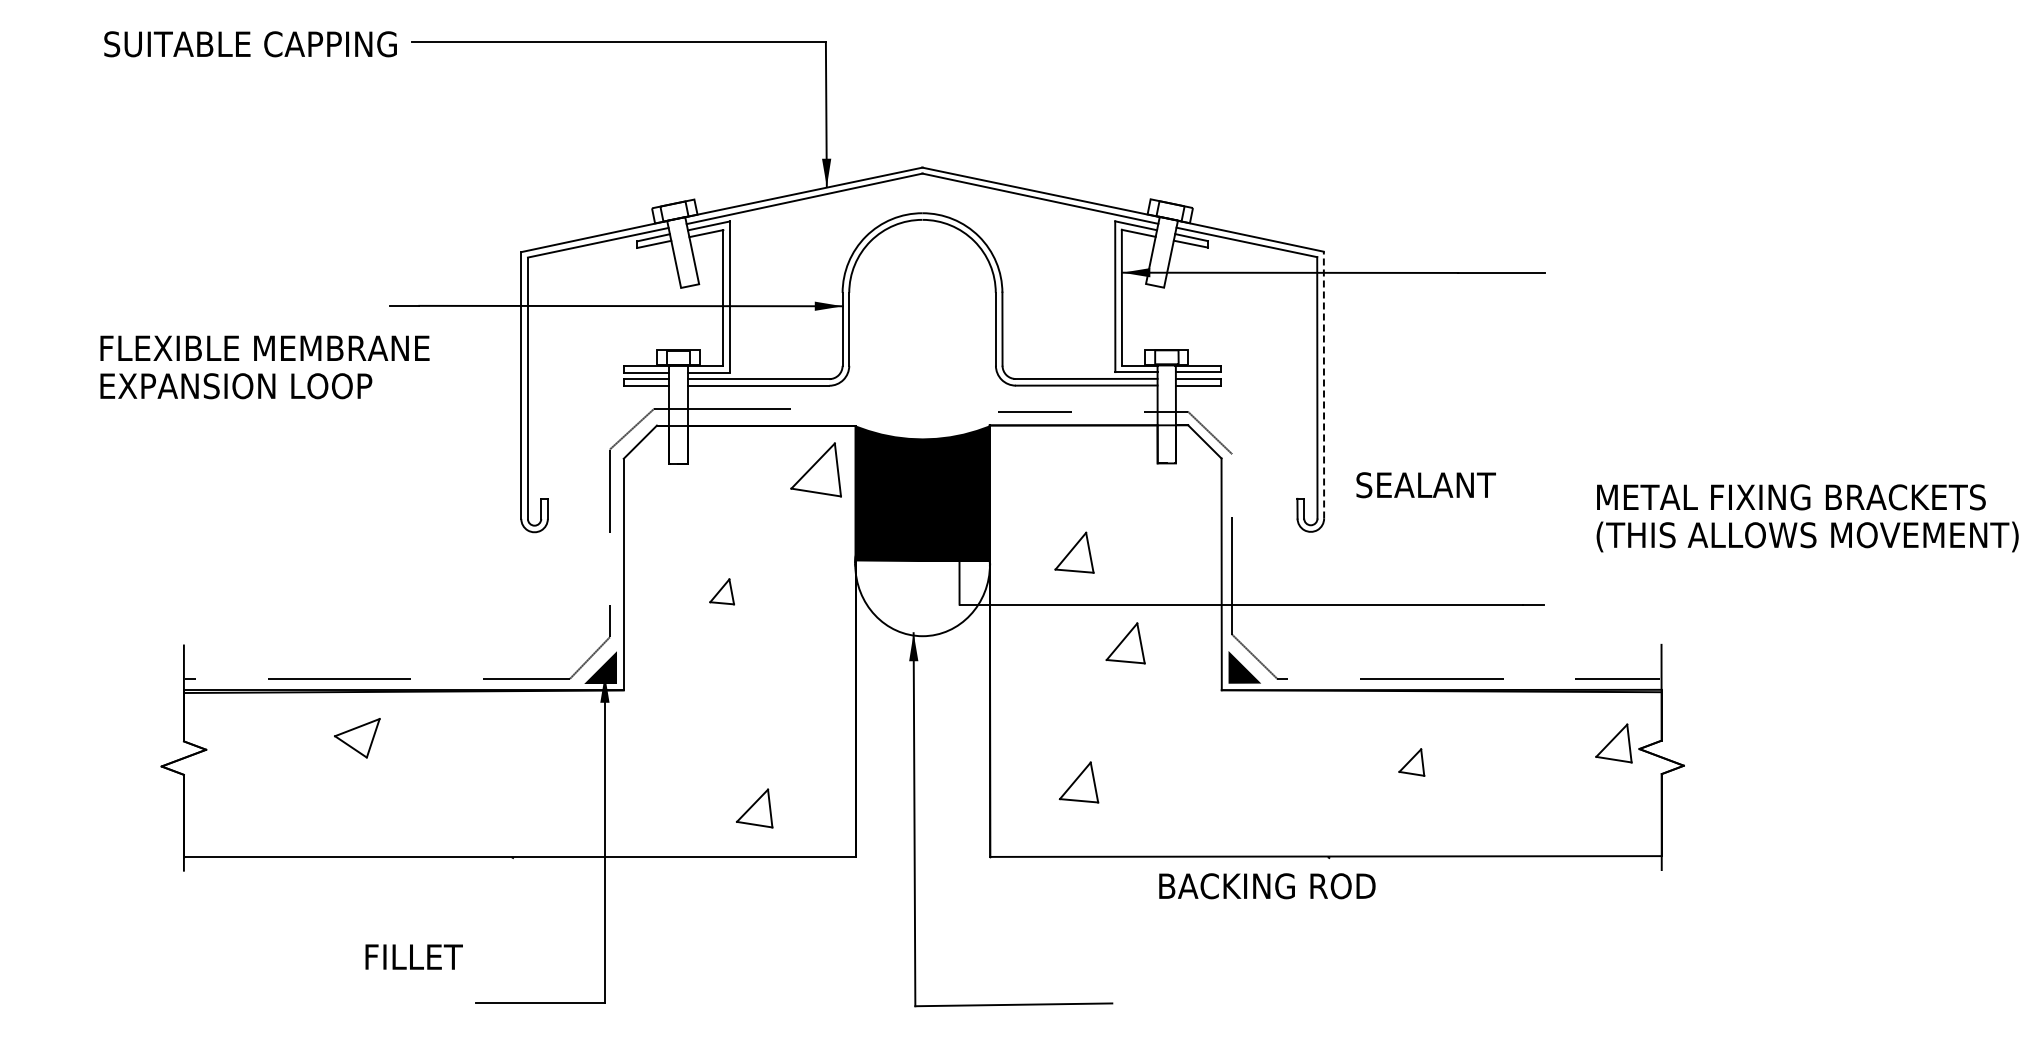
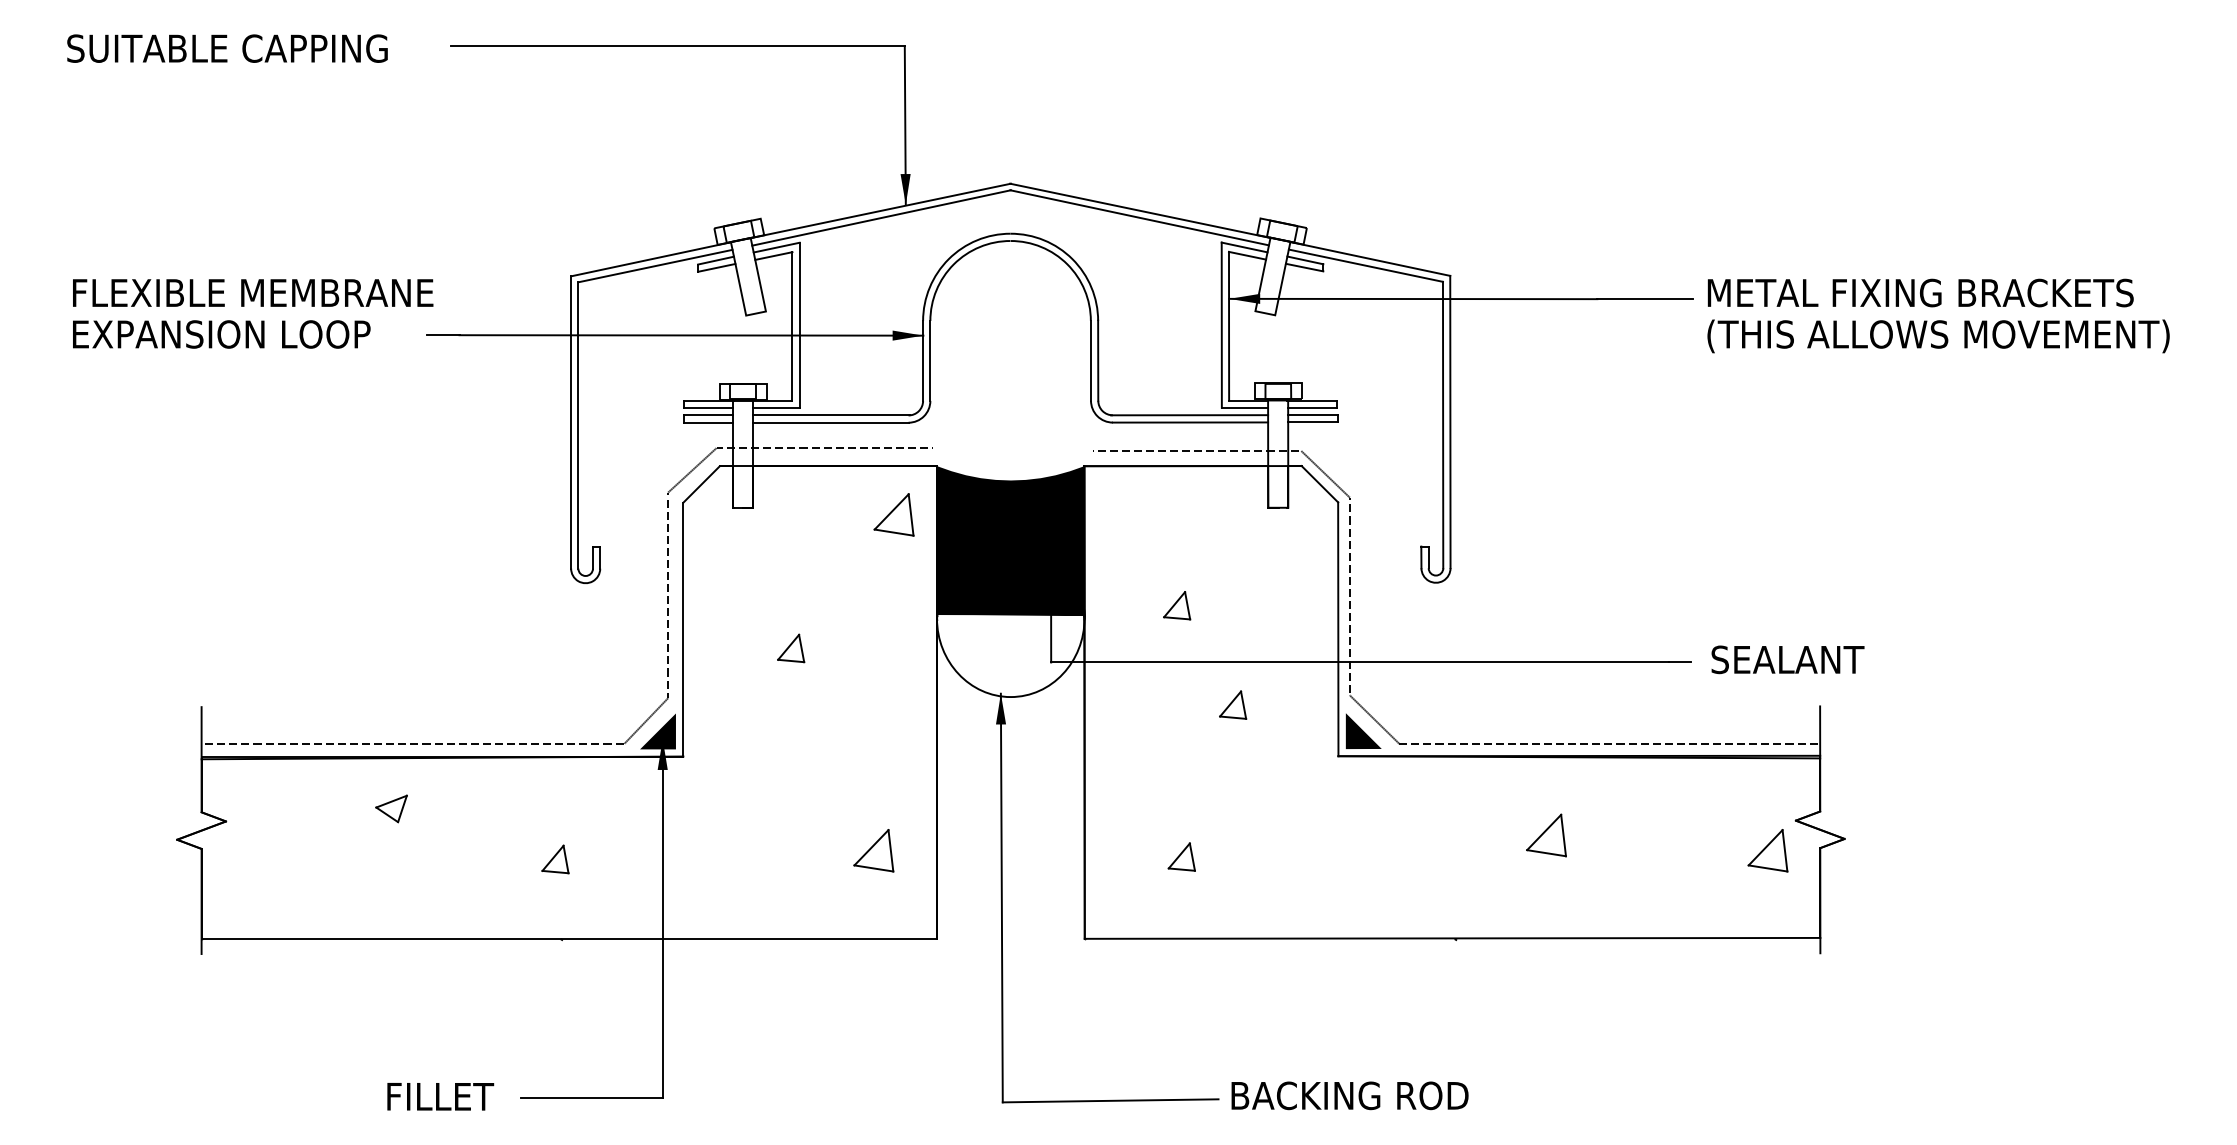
text: (250, 44) -> (227, 48), moved
text: (264, 367) -> (252, 313), moved
line: (1323, 384) -> (1449, 421), dashed -> solid
part: (815, 469) -> (893, 514), size x0.71
text: (1425, 485) -> (1787, 660), moved
text: (1807, 518) -> (1938, 316), moved
part: (1074, 552) -> (1177, 605), size x0.62
part: (1125, 643) -> (1232, 705), size x0.62
part: (357, 738) -> (391, 809), size x0.62
part: (1613, 743) -> (1767, 850), moved
part: (1411, 762) -> (1546, 835), size x1.43
part: (1078, 781) -> (1181, 856), size x0.62
part: (506, 783) -> (554, 858), added
part: (754, 808) -> (873, 850), moved
text: (1267, 886) -> (1350, 1096), moved
text: (413, 956) -> (439, 1096), moved

